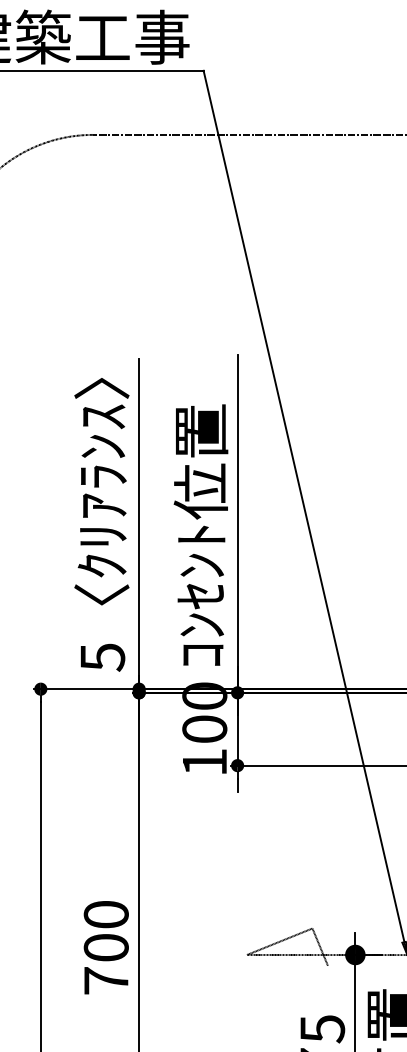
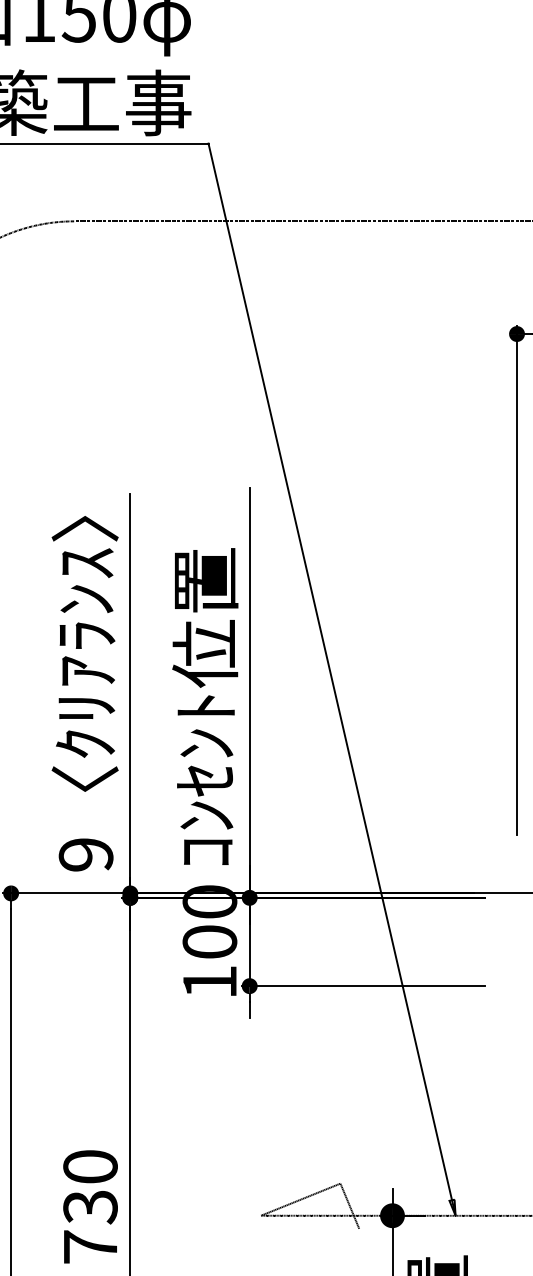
text: (102, 657) -> (85, 855), 5 -> 9
text: (106, 948) -> (90, 1207), 700 -> 730

